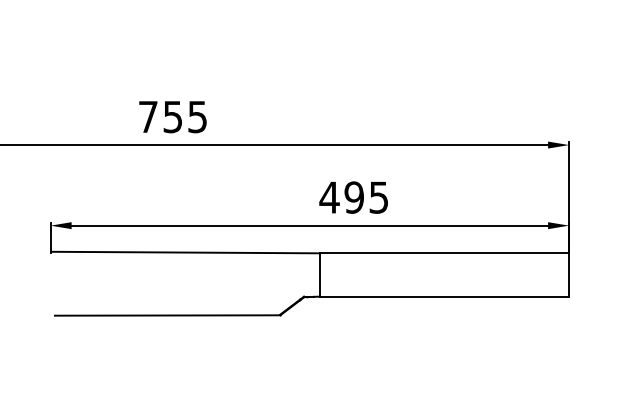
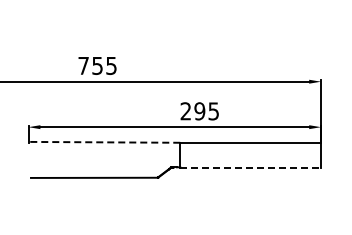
text: (328, 197) -> (185, 111), 495 -> 295
line: (185, 252) -> (104, 142), solid -> dashed
line: (445, 297) -> (251, 167), solid -> dashed

